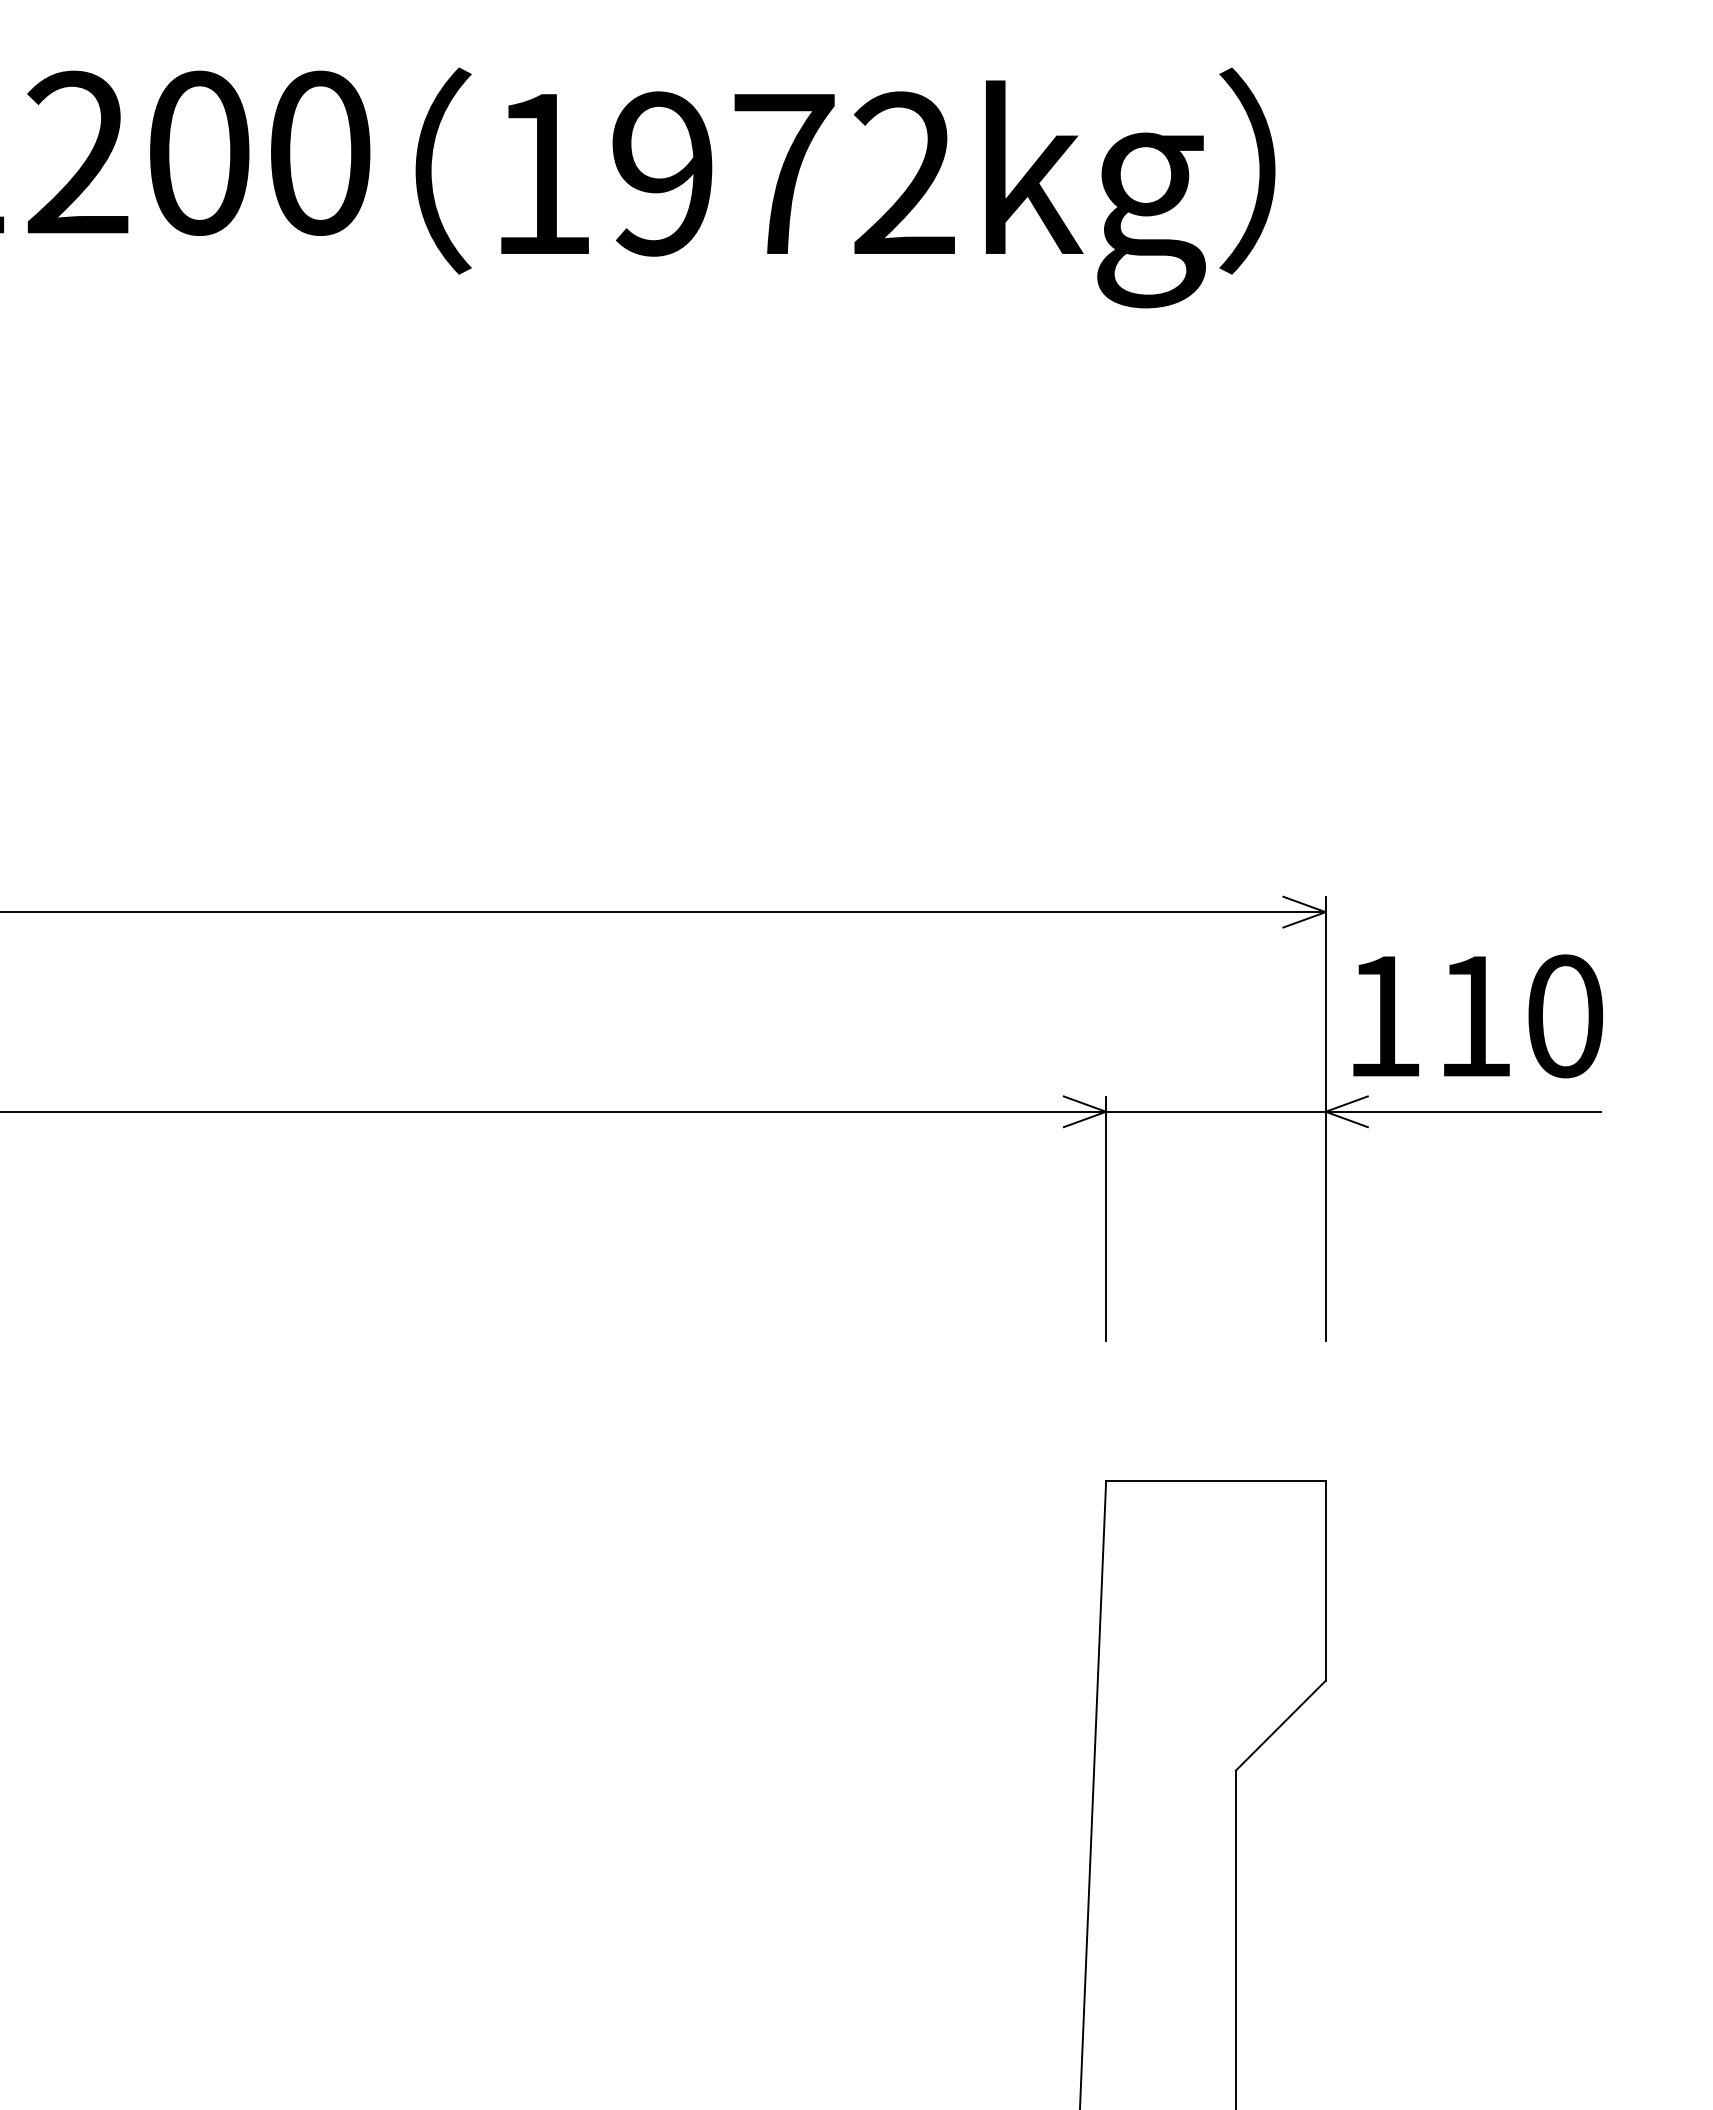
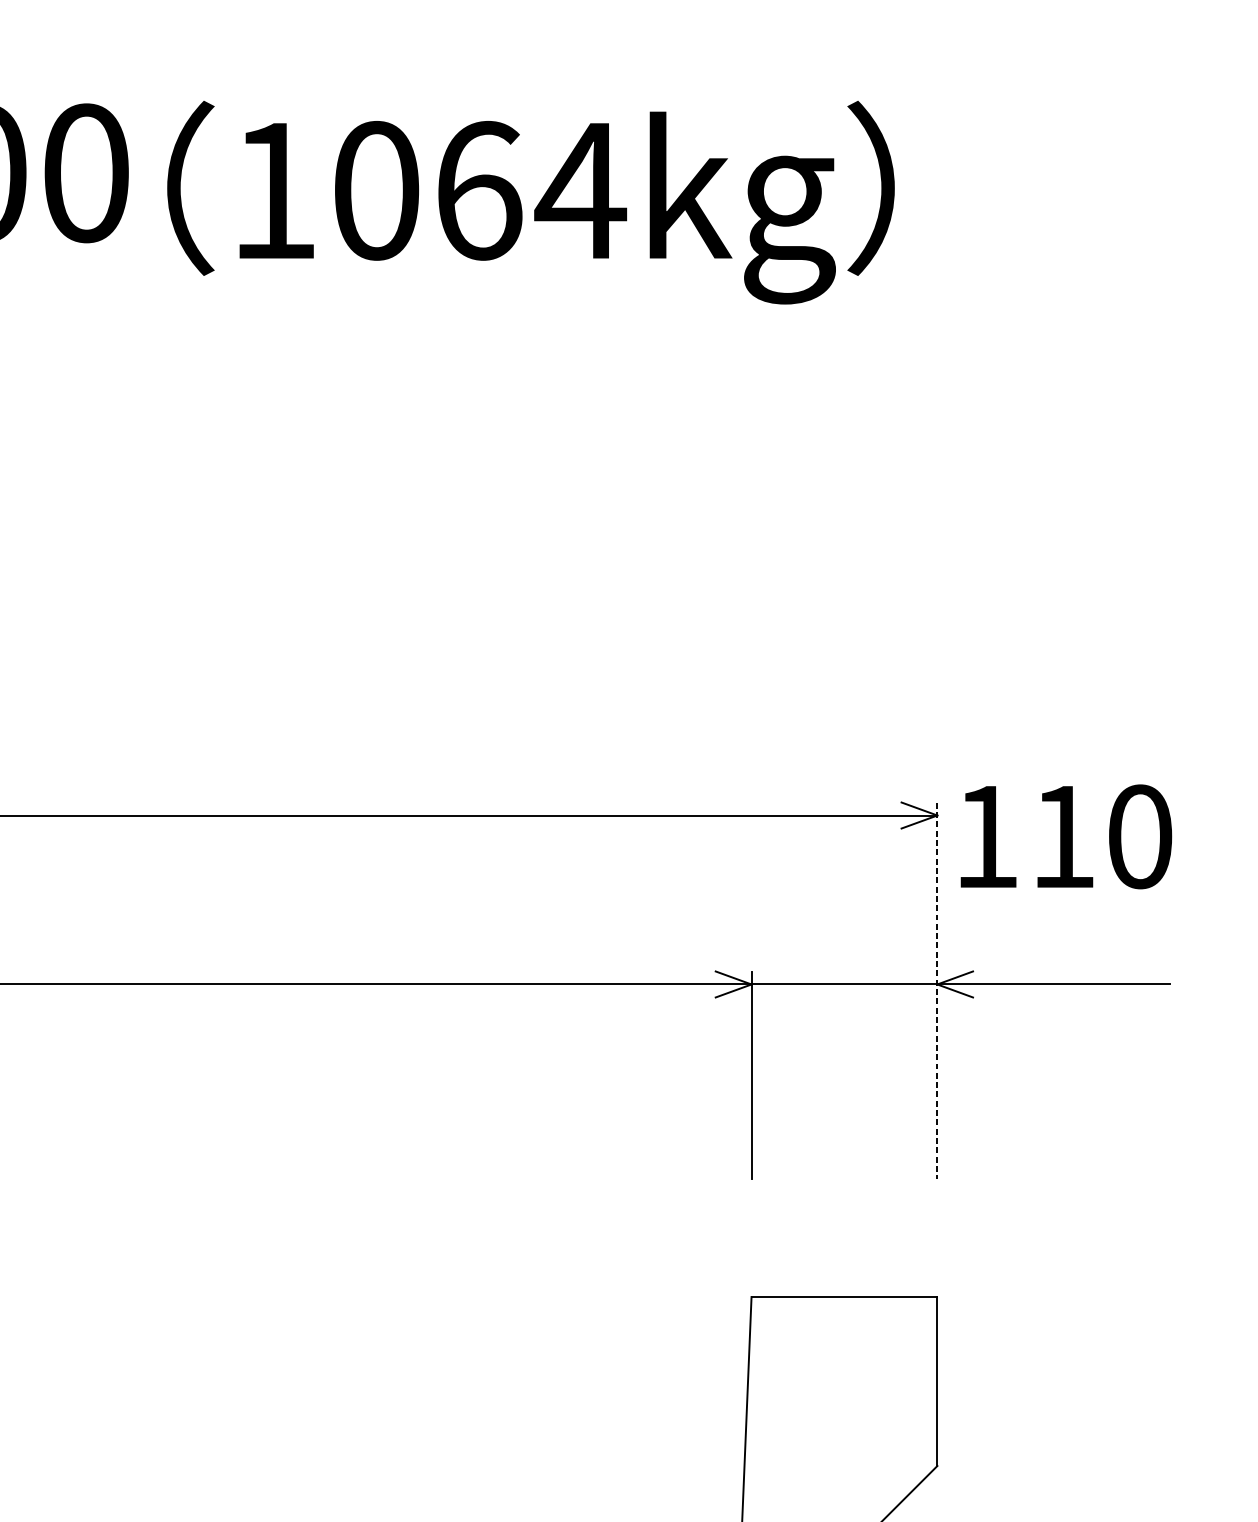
text: (785, 173) -> (480, 190), 1972kg -> 1064kg
text: (1477, 1016) -> (1065, 836), moved
line: (1325, 1119) -> (937, 990), solid -> dashed

